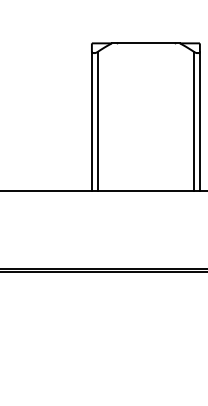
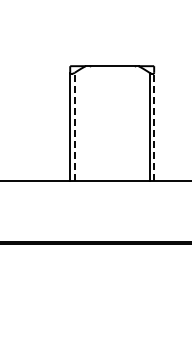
line: (97, 120) -> (74, 126), solid -> dashed
line: (200, 120) -> (154, 126), solid -> dashed

